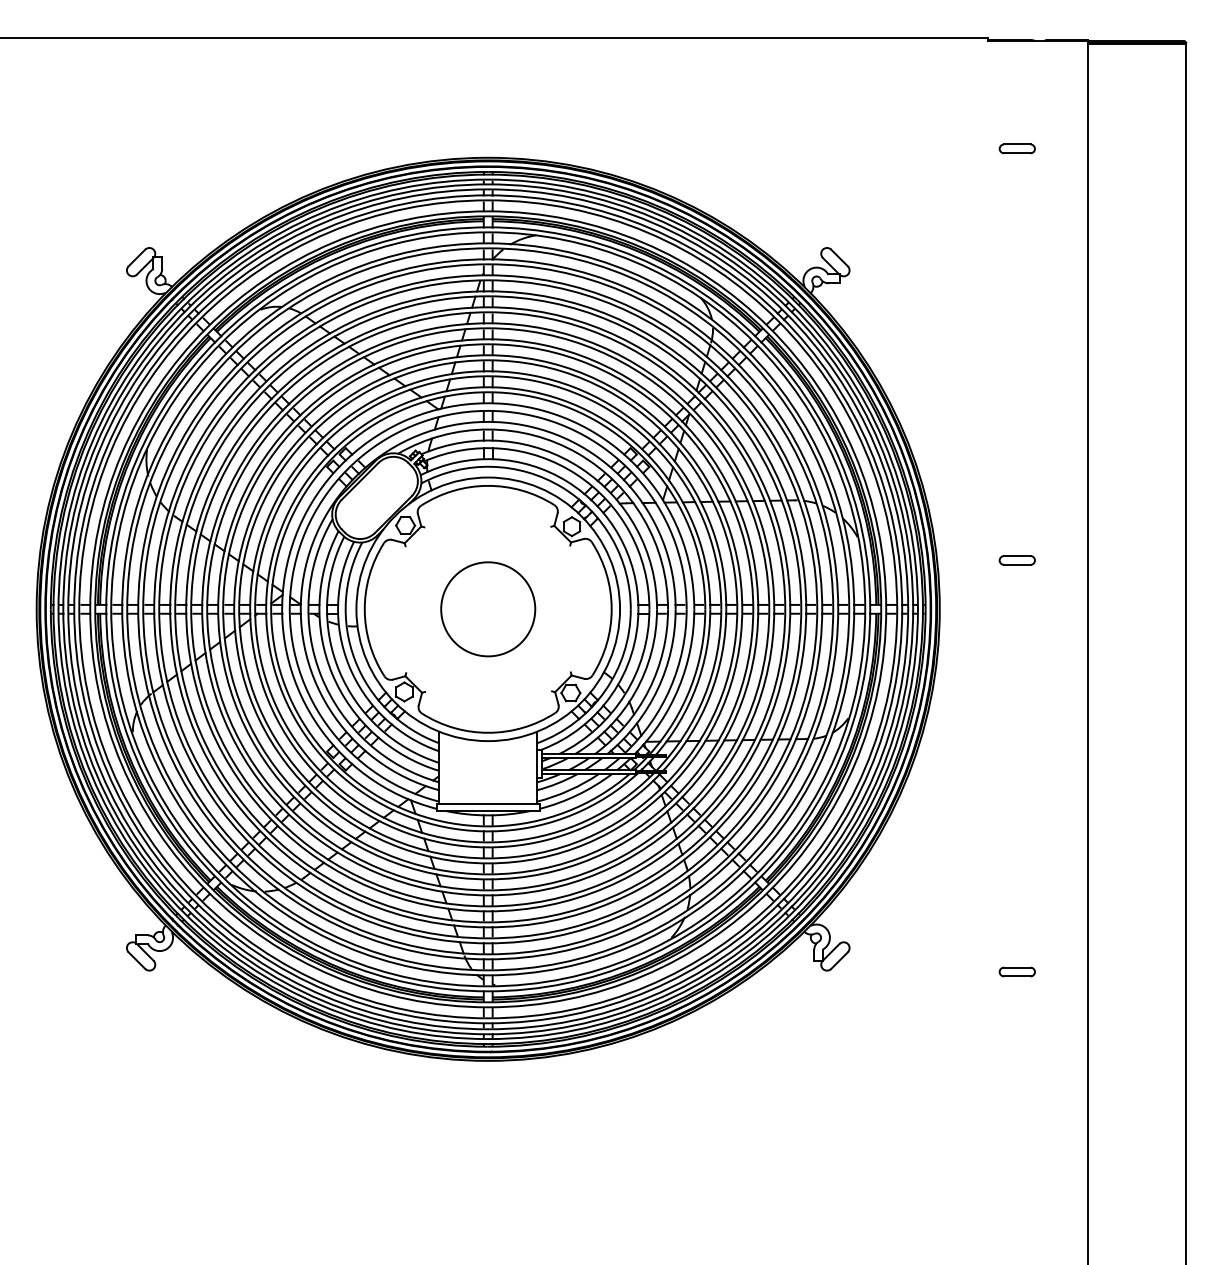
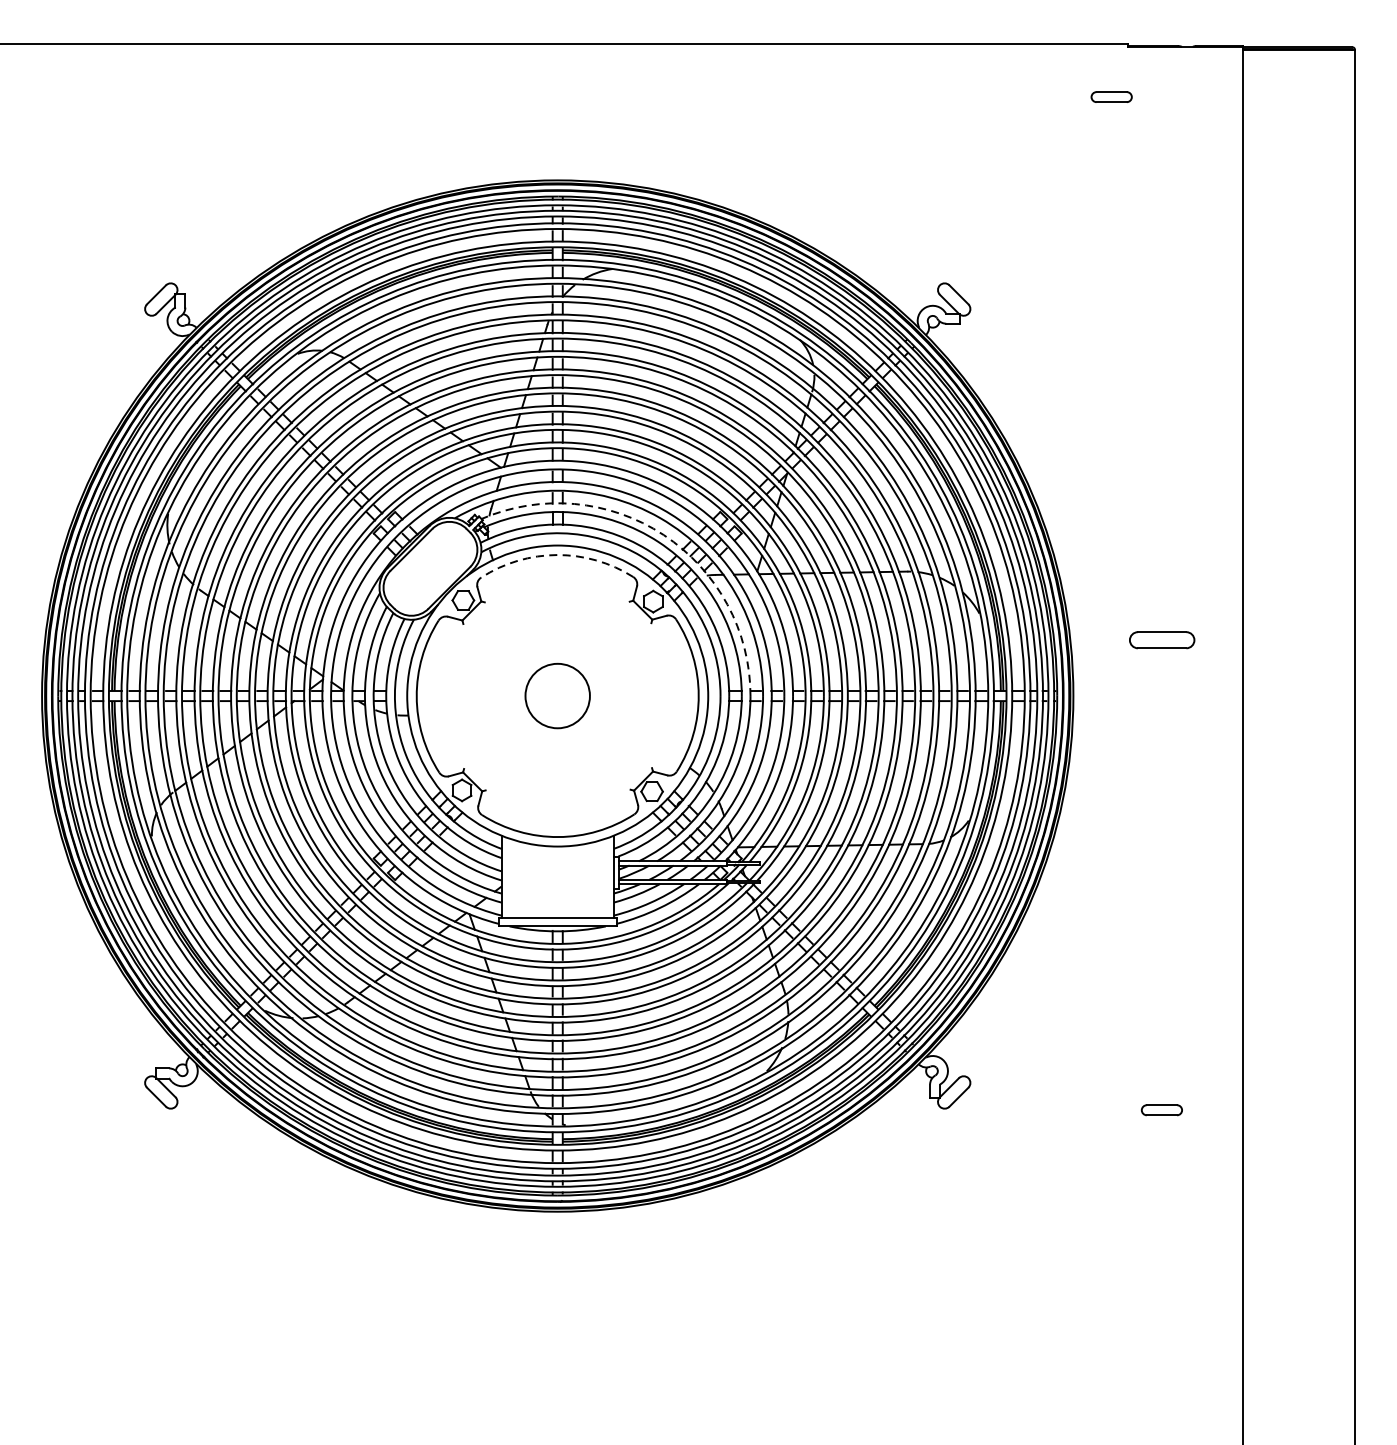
part: (1016, 148) -> (1110, 96), moved
arc: (581, 468) -> (664, 535), solid -> dashed
arc: (487, 485) -> (556, 554), solid -> dashed
part: (1016, 560) -> (1161, 640), size x1.6
circle: (488, 609) -> (558, 696), size x0.6

